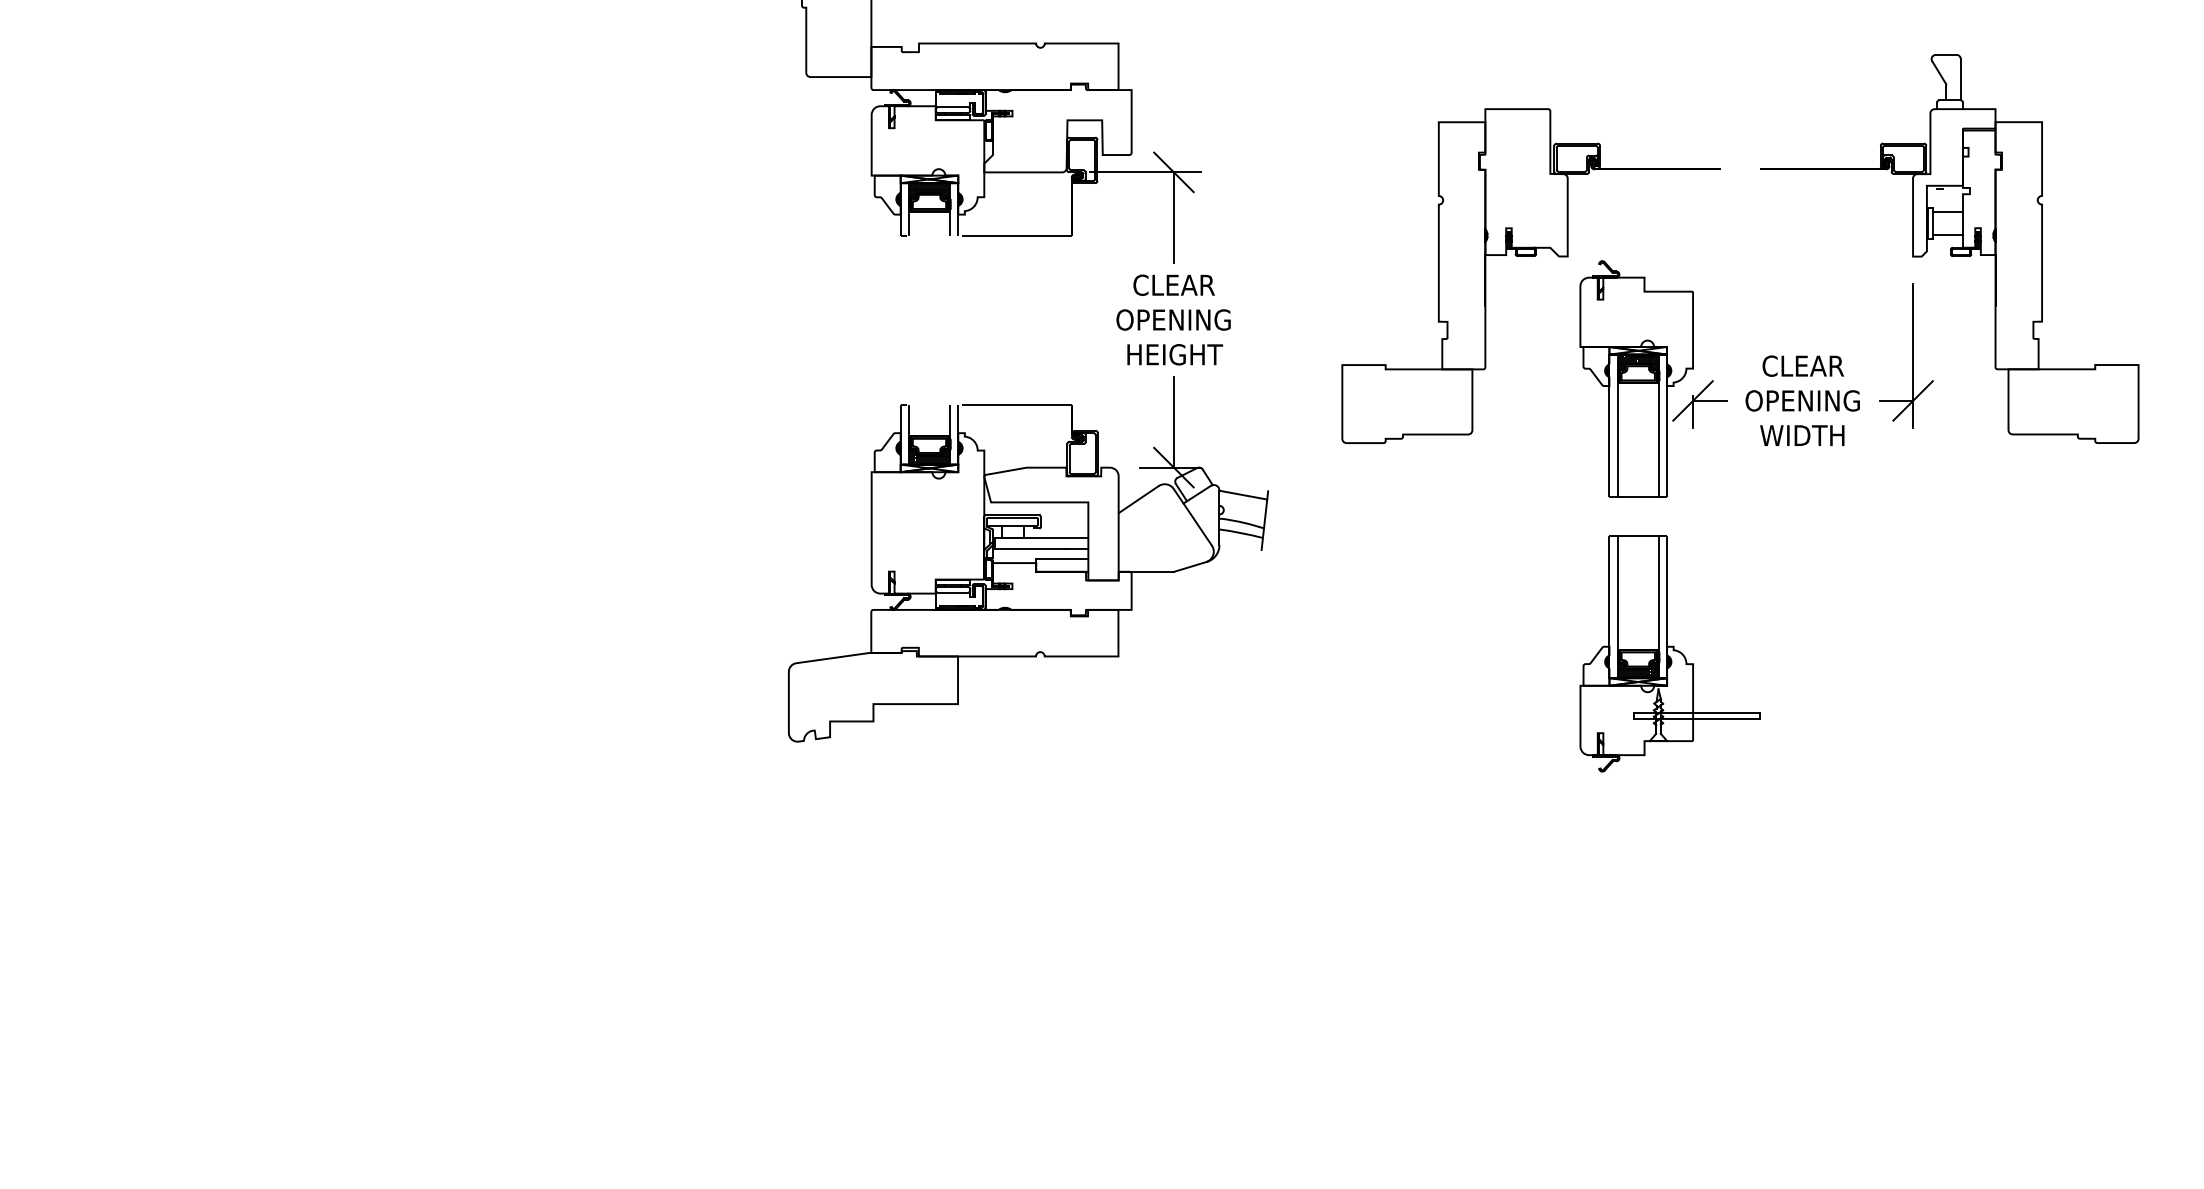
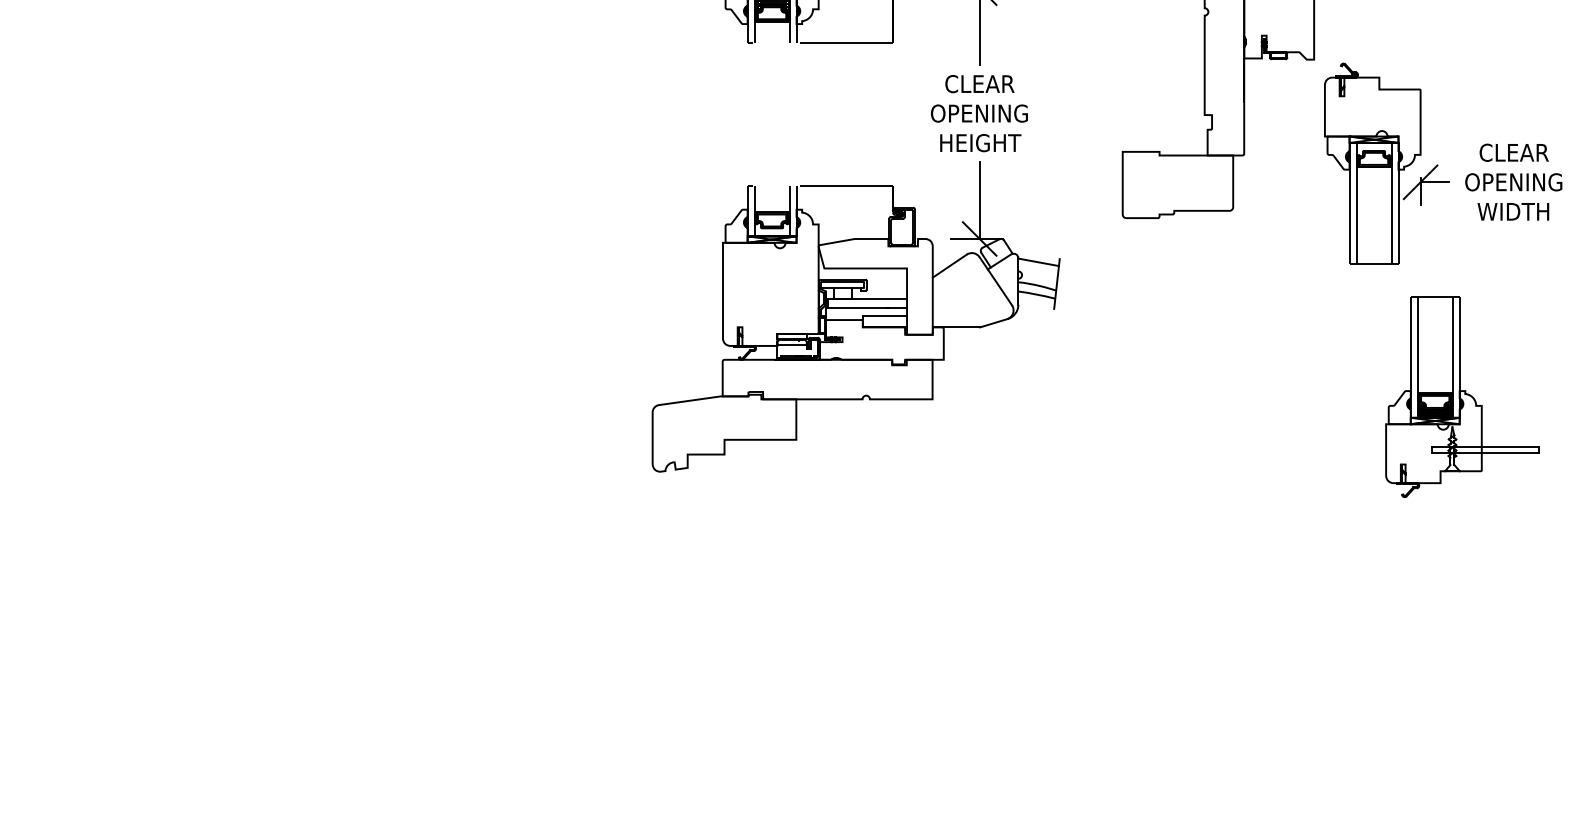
hatch: (1637, 362) -> (1373, 149), removed
hatch: (929, 456) -> (772, 229), removed
part: (1669, 653) -> (1461, 396), moved

